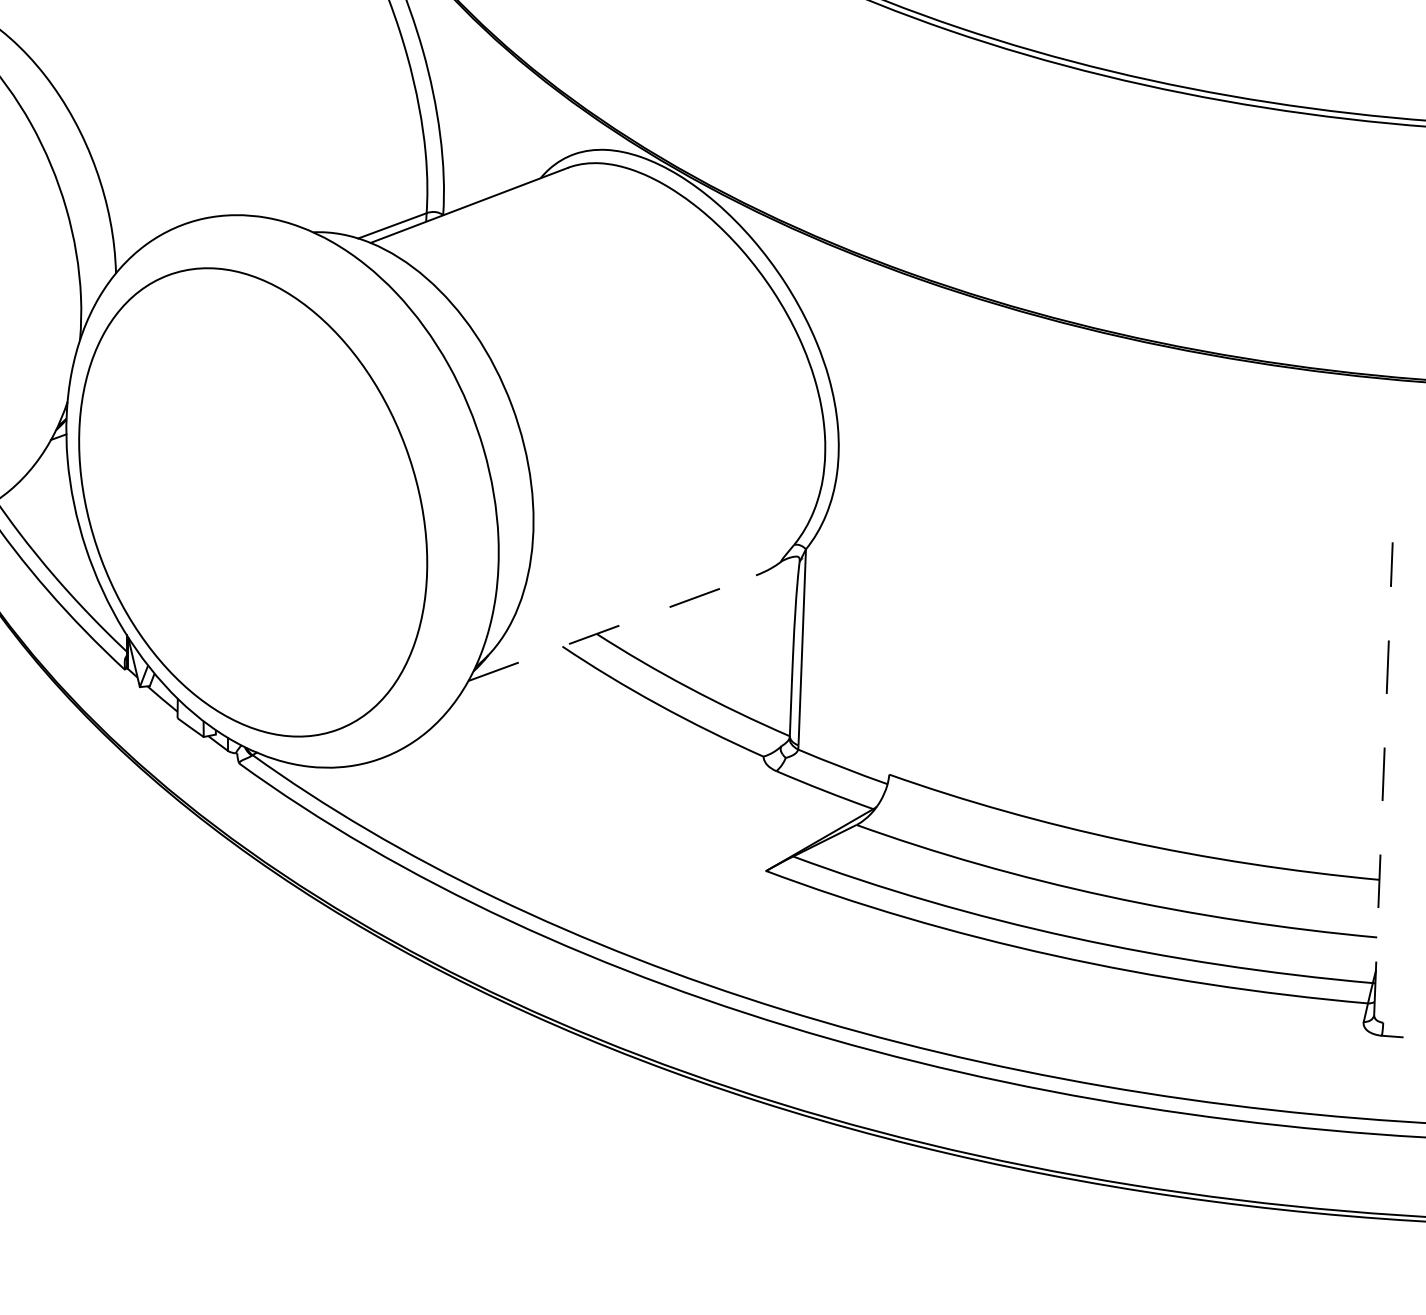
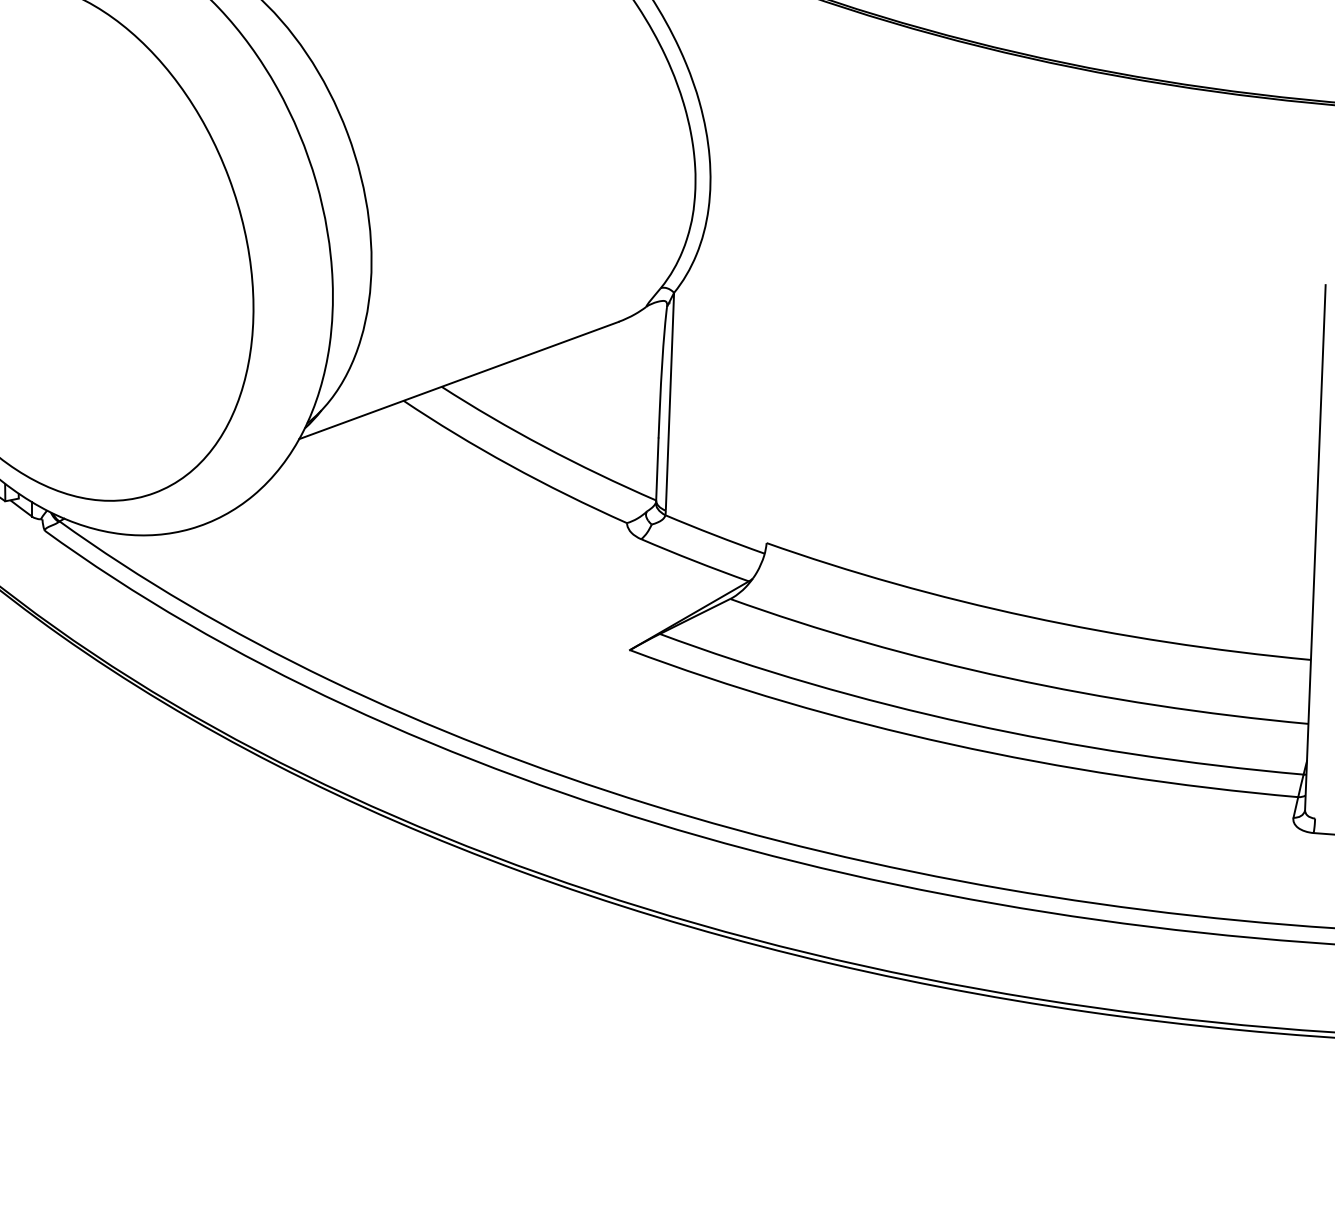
line: (612, 628) -> (459, 380), dashed -> solid
line: (1383, 778) -> (1315, 547), dashed -> solid

